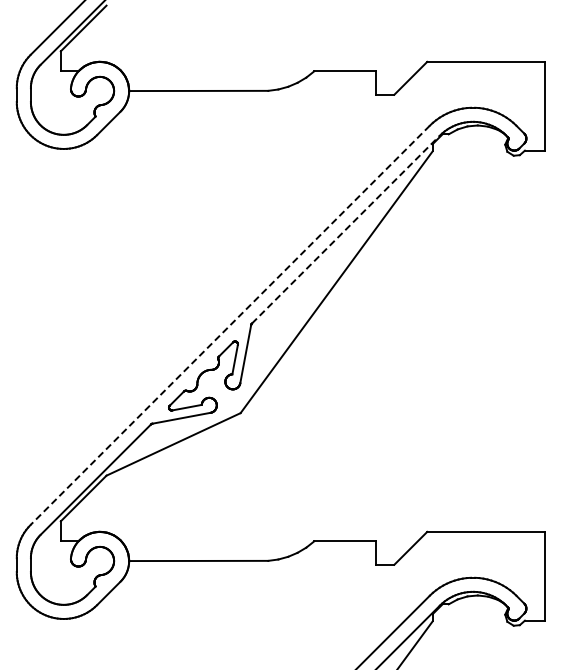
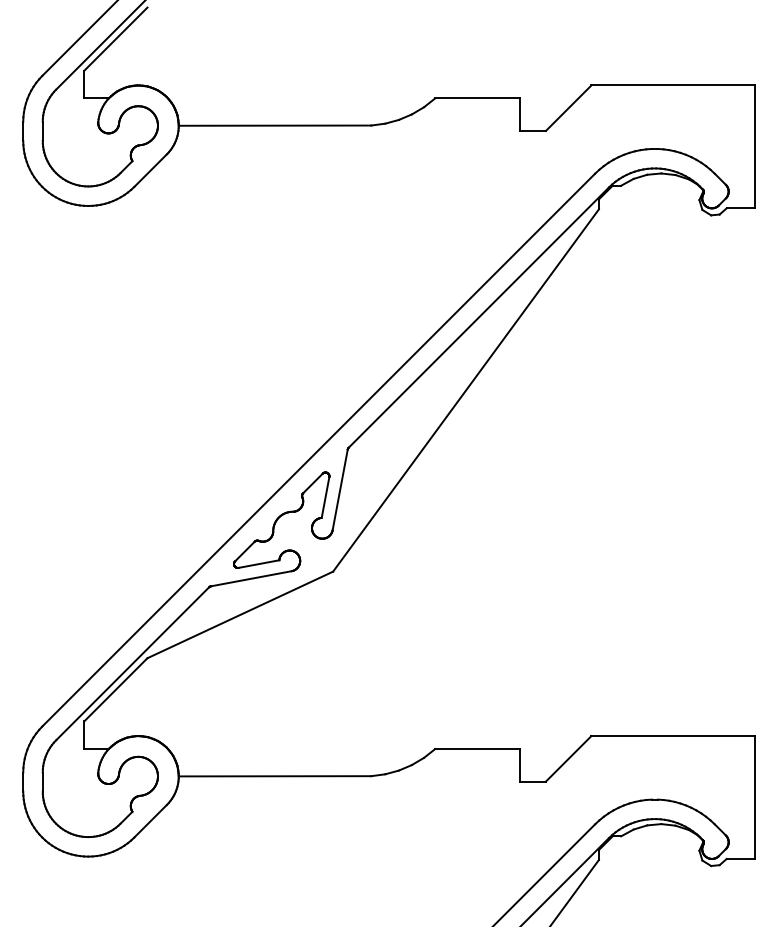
line: (345, 229) -> (478, 317), dashed -> solid
line: (229, 325) -> (317, 450), dashed -> solid

